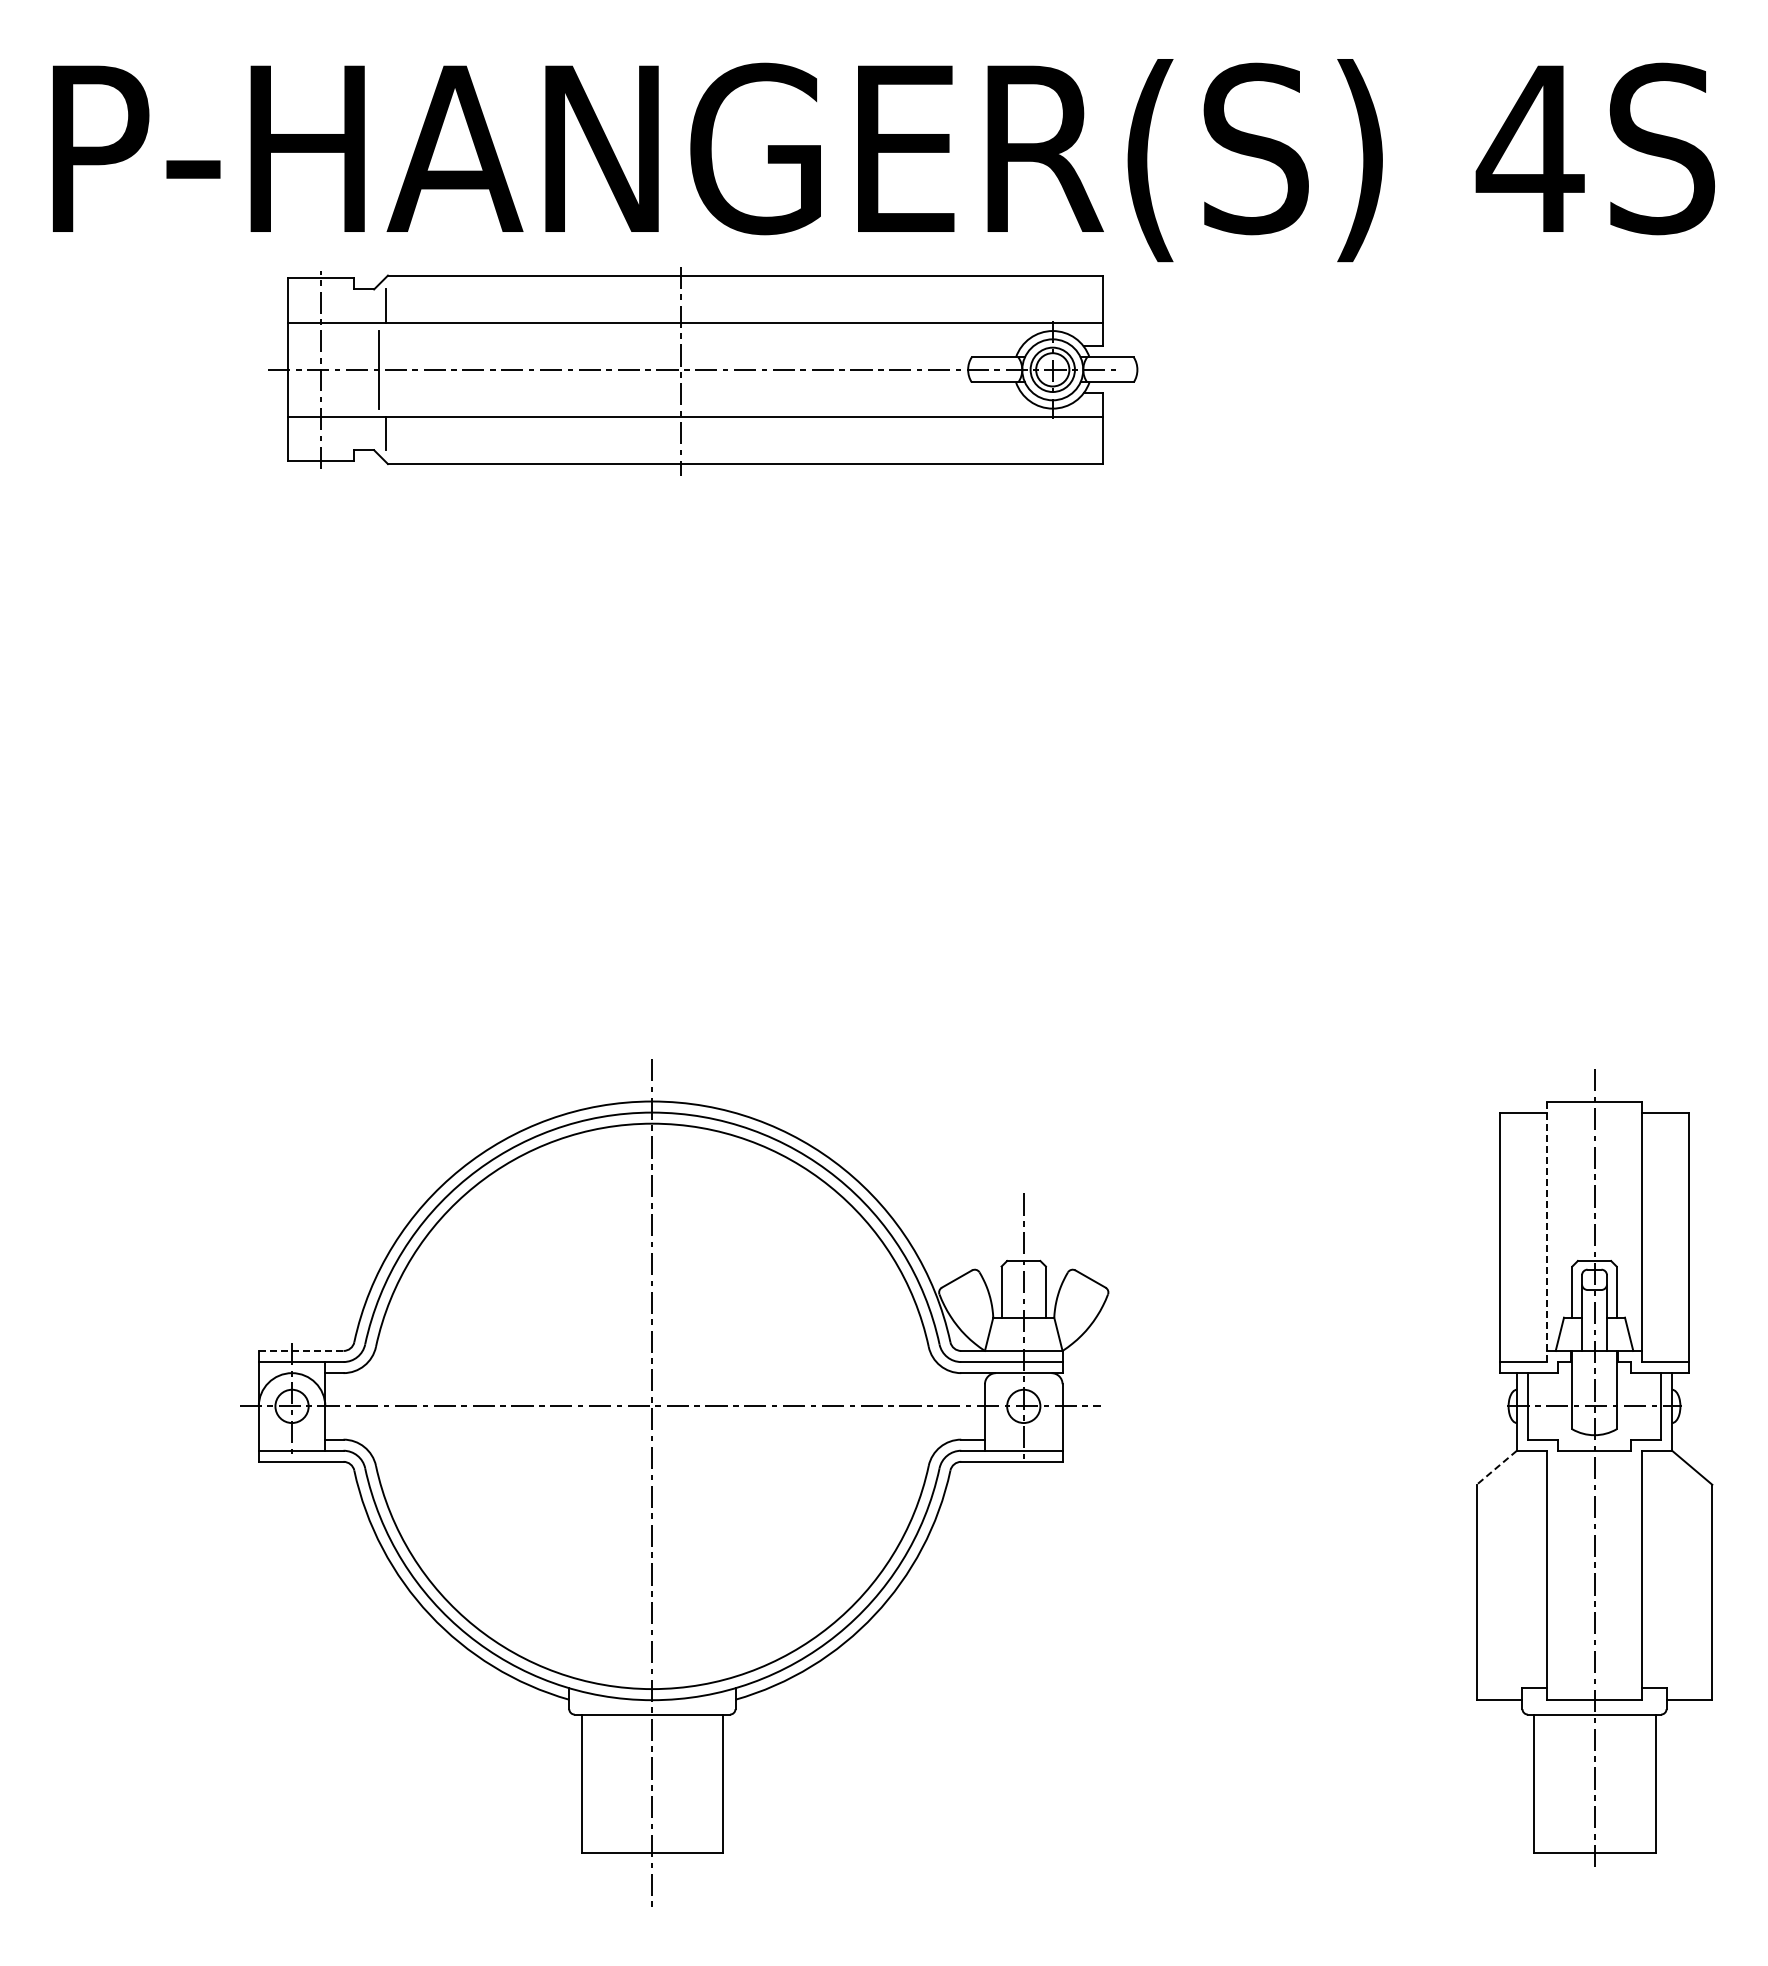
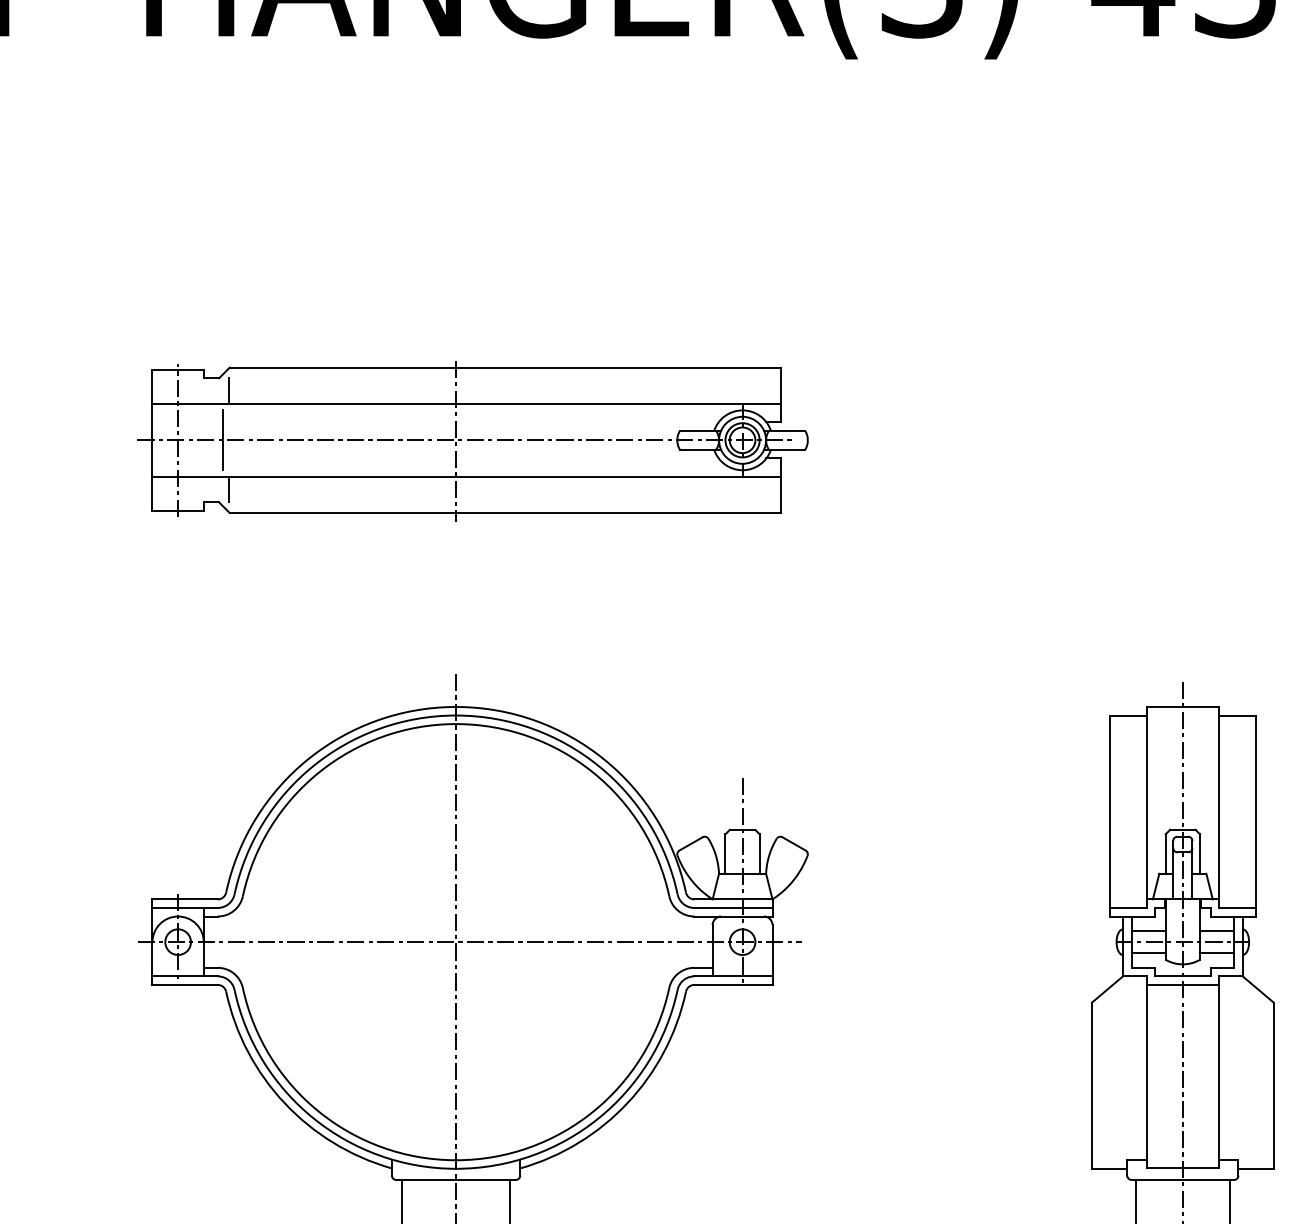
part: (703, 371) -> (473, 441), moved
line: (1547, 1231) -> (1146, 807), dashed -> solid
line: (301, 1350) -> (185, 899), dashed -> solid
line: (1549, 1392) -> (1148, 931), added
line: (1638, 1392) -> (1216, 931), added
line: (1549, 1420) -> (1148, 953), added
line: (1638, 1420) -> (1216, 953), added
line: (1594, 1461) -> (1182, 984), added
line: (1496, 1468) -> (1107, 990), dashed -> solid

